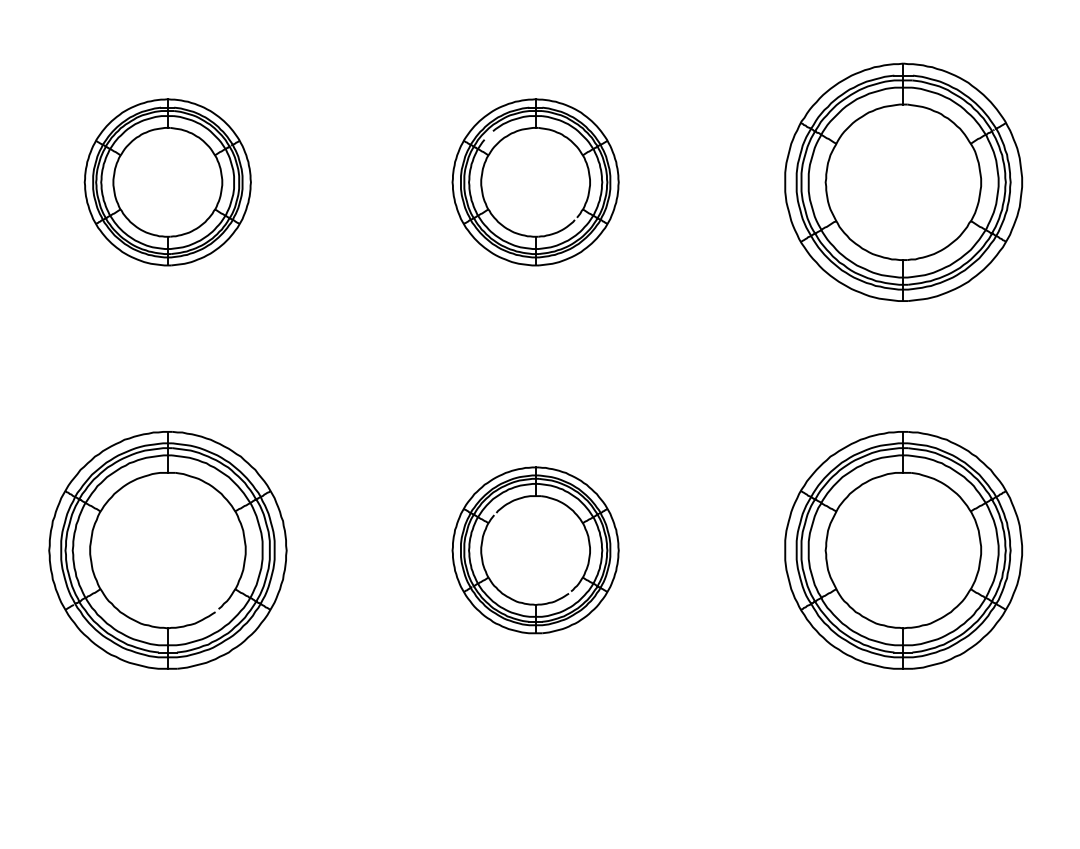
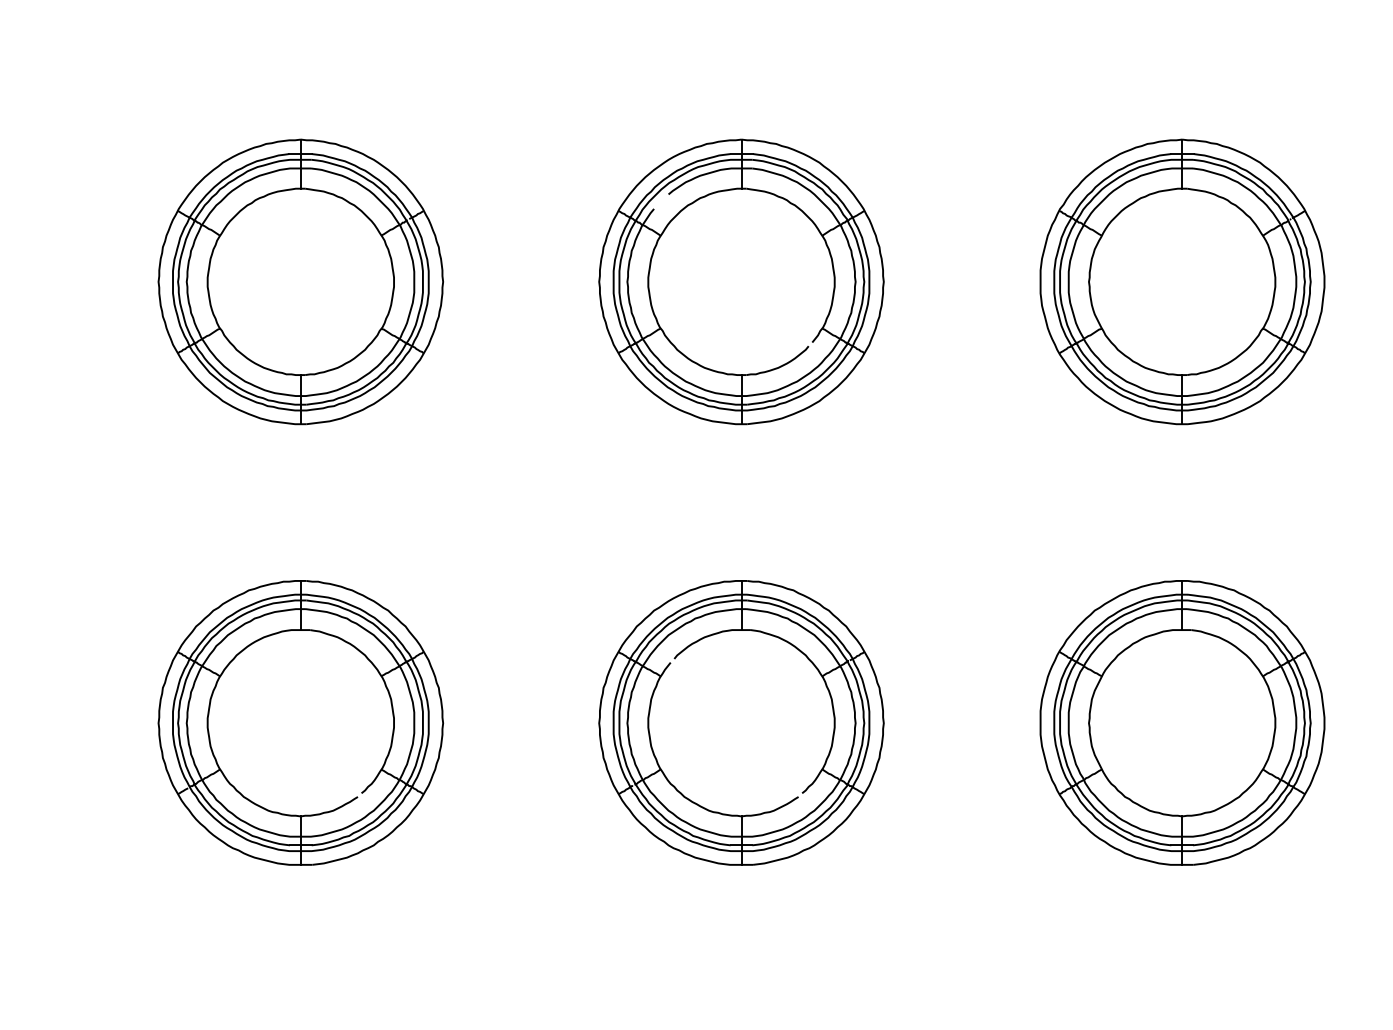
part: (167, 181) -> (300, 281), size x1.43
part: (535, 181) -> (741, 281), size x1.43
part: (535, 550) -> (741, 722), size x1.43

